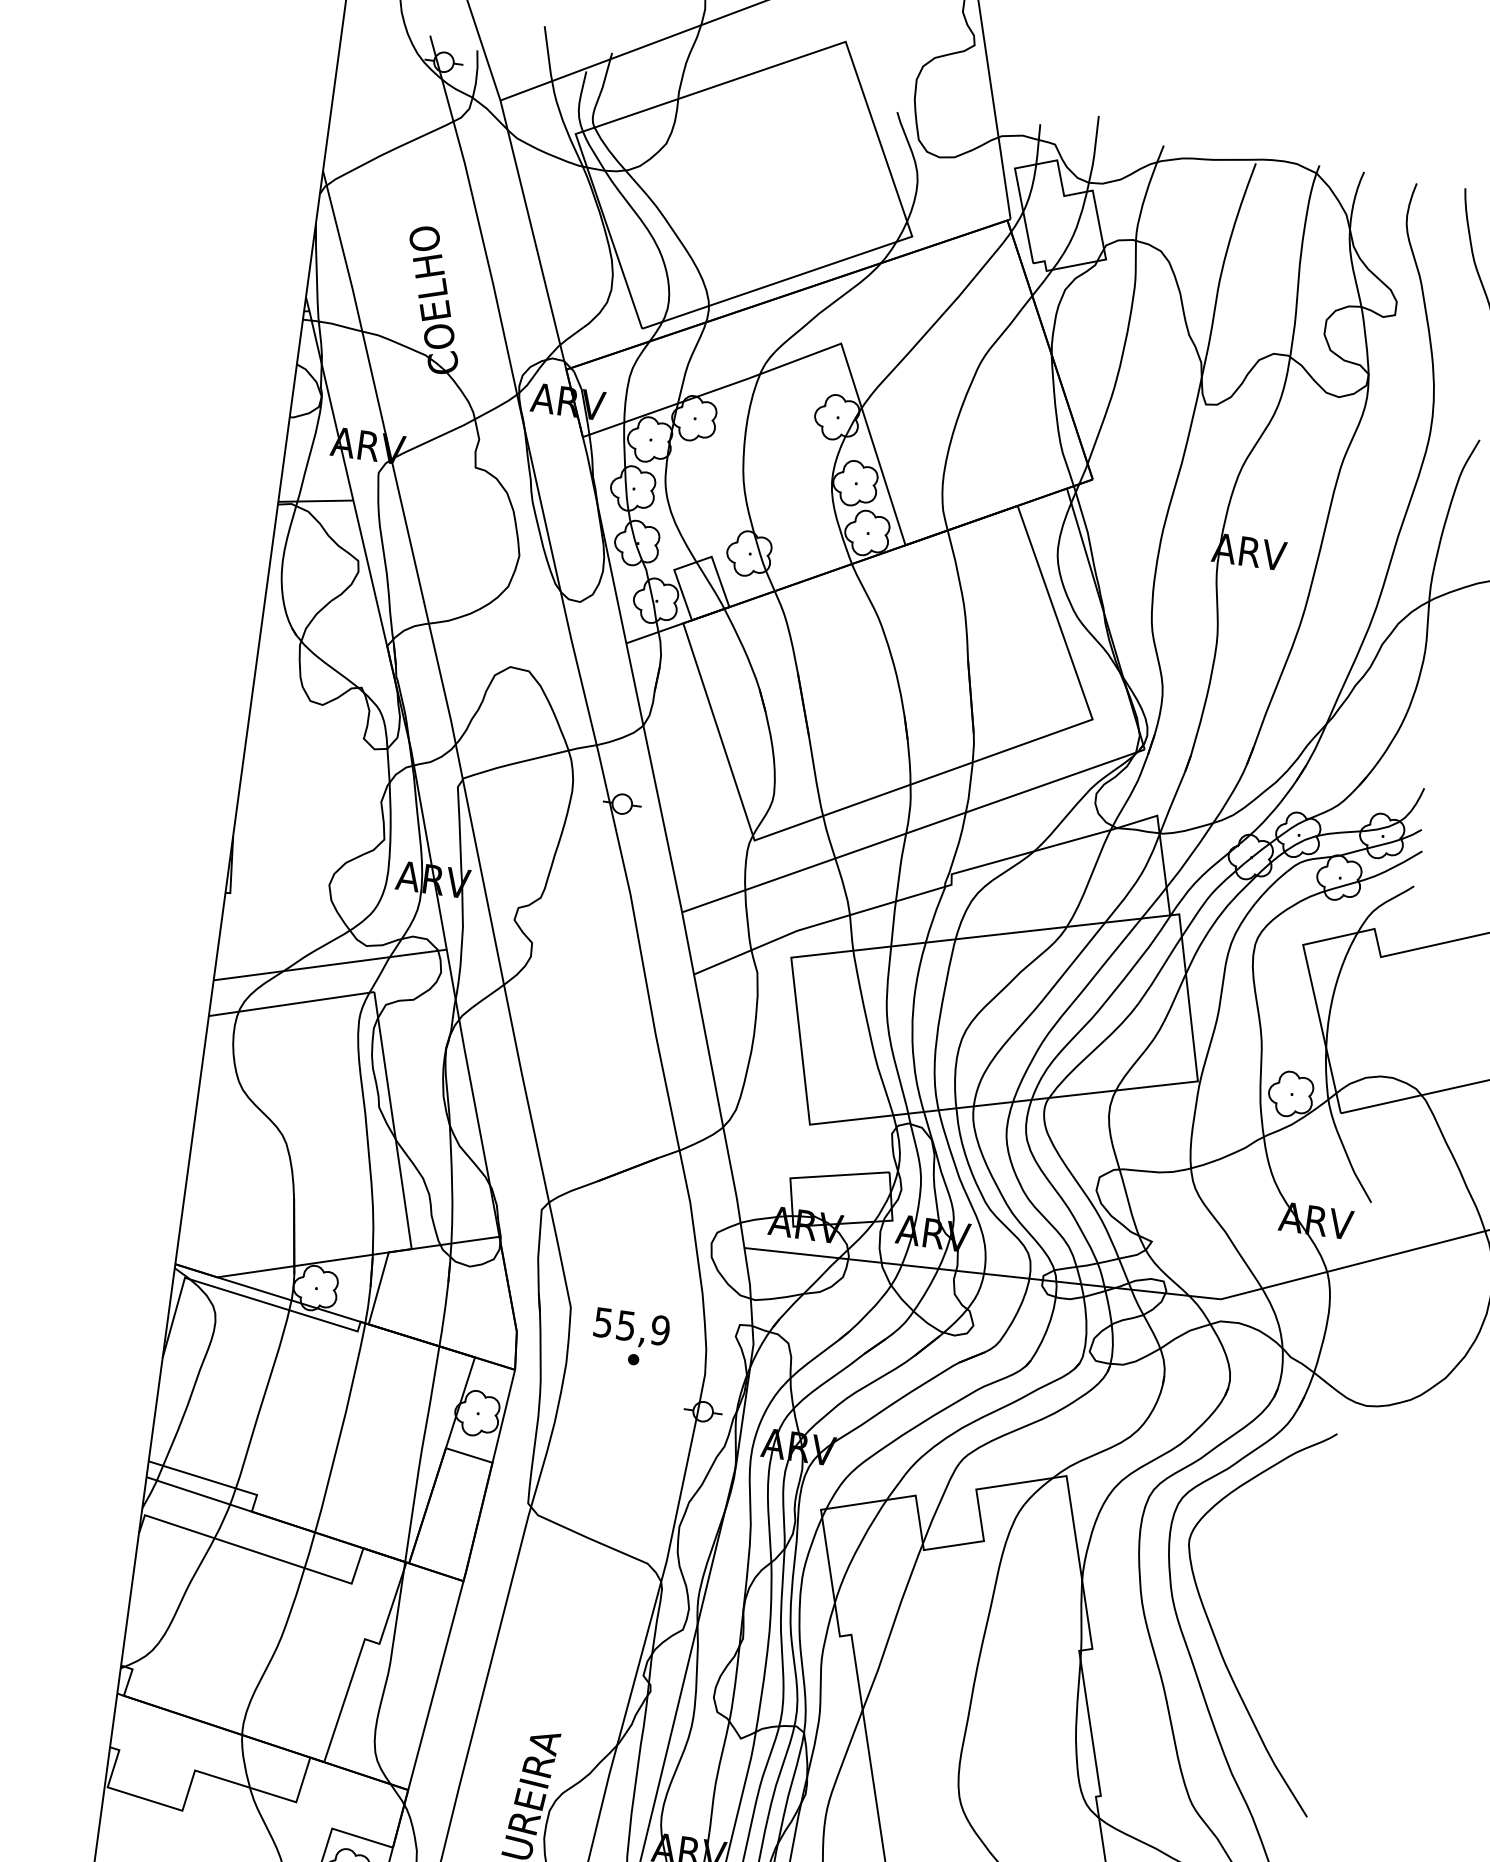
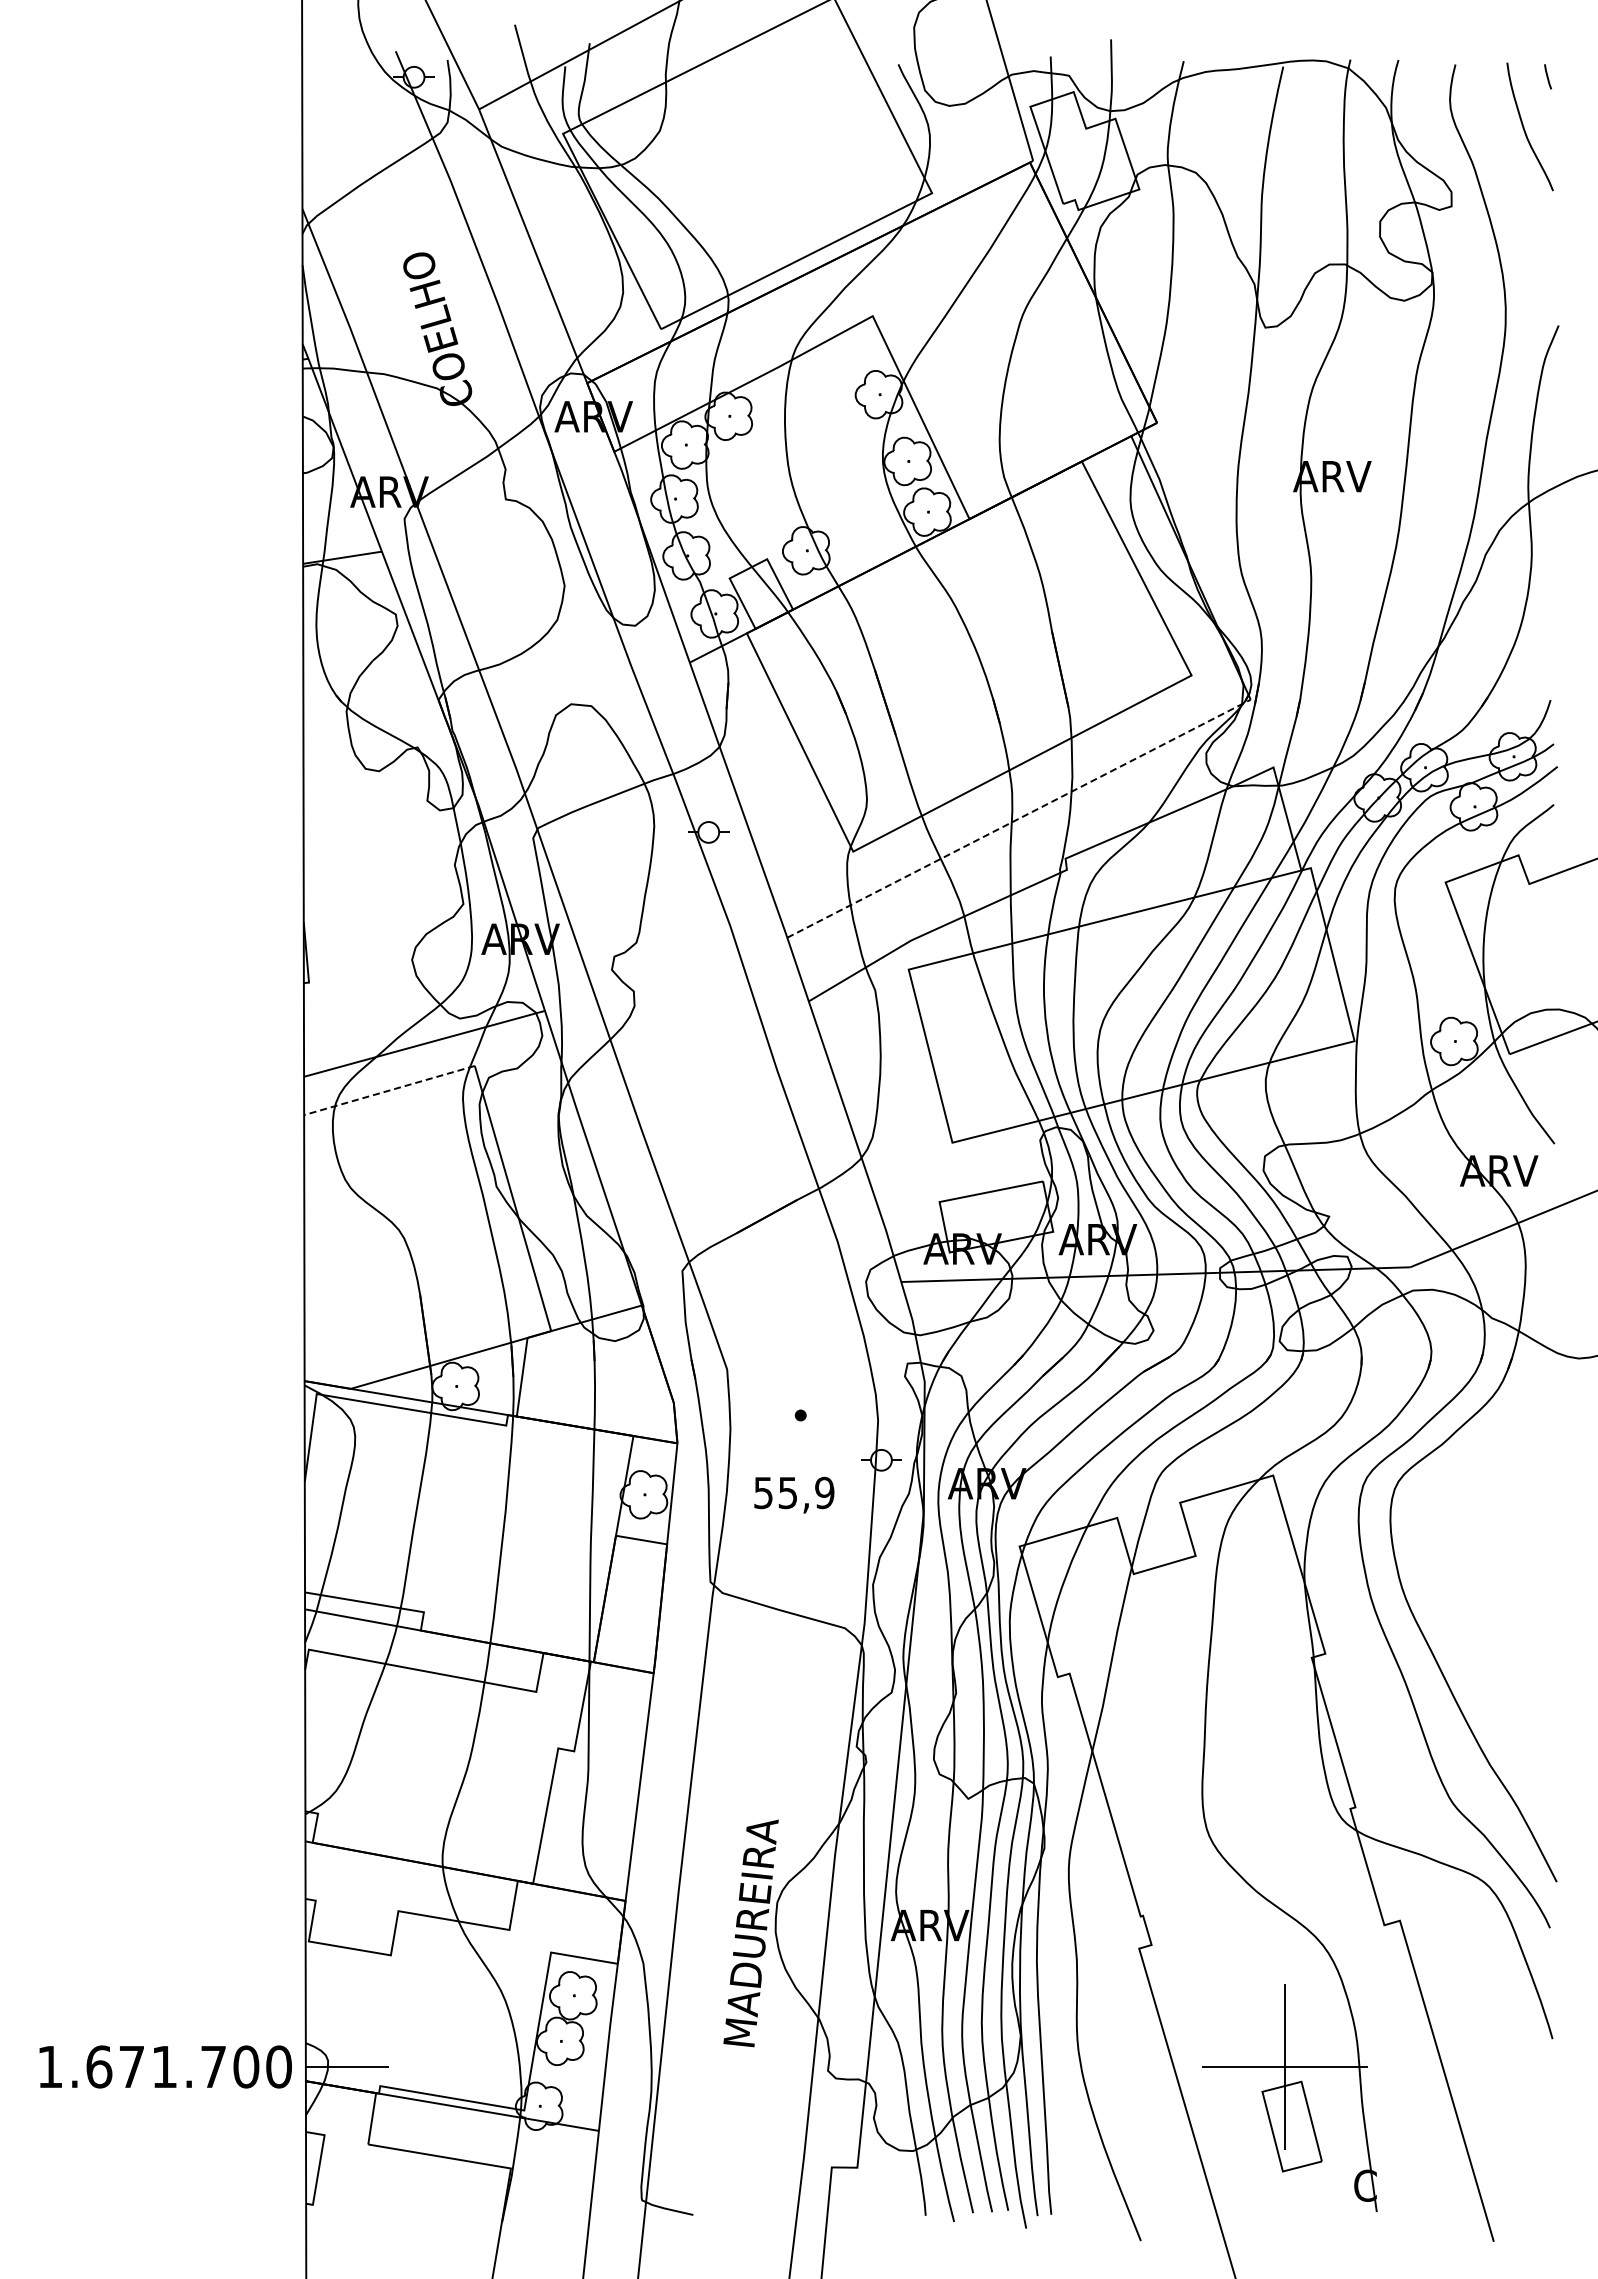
line: (913, 830) -> (1019, 818), solid -> dashed
line: (291, 1004) -> (389, 1090), solid -> dashed
text: (632, 1328) -> (794, 1494), moved
curve: (1213, 1631) -> (1450, 1617), removed

